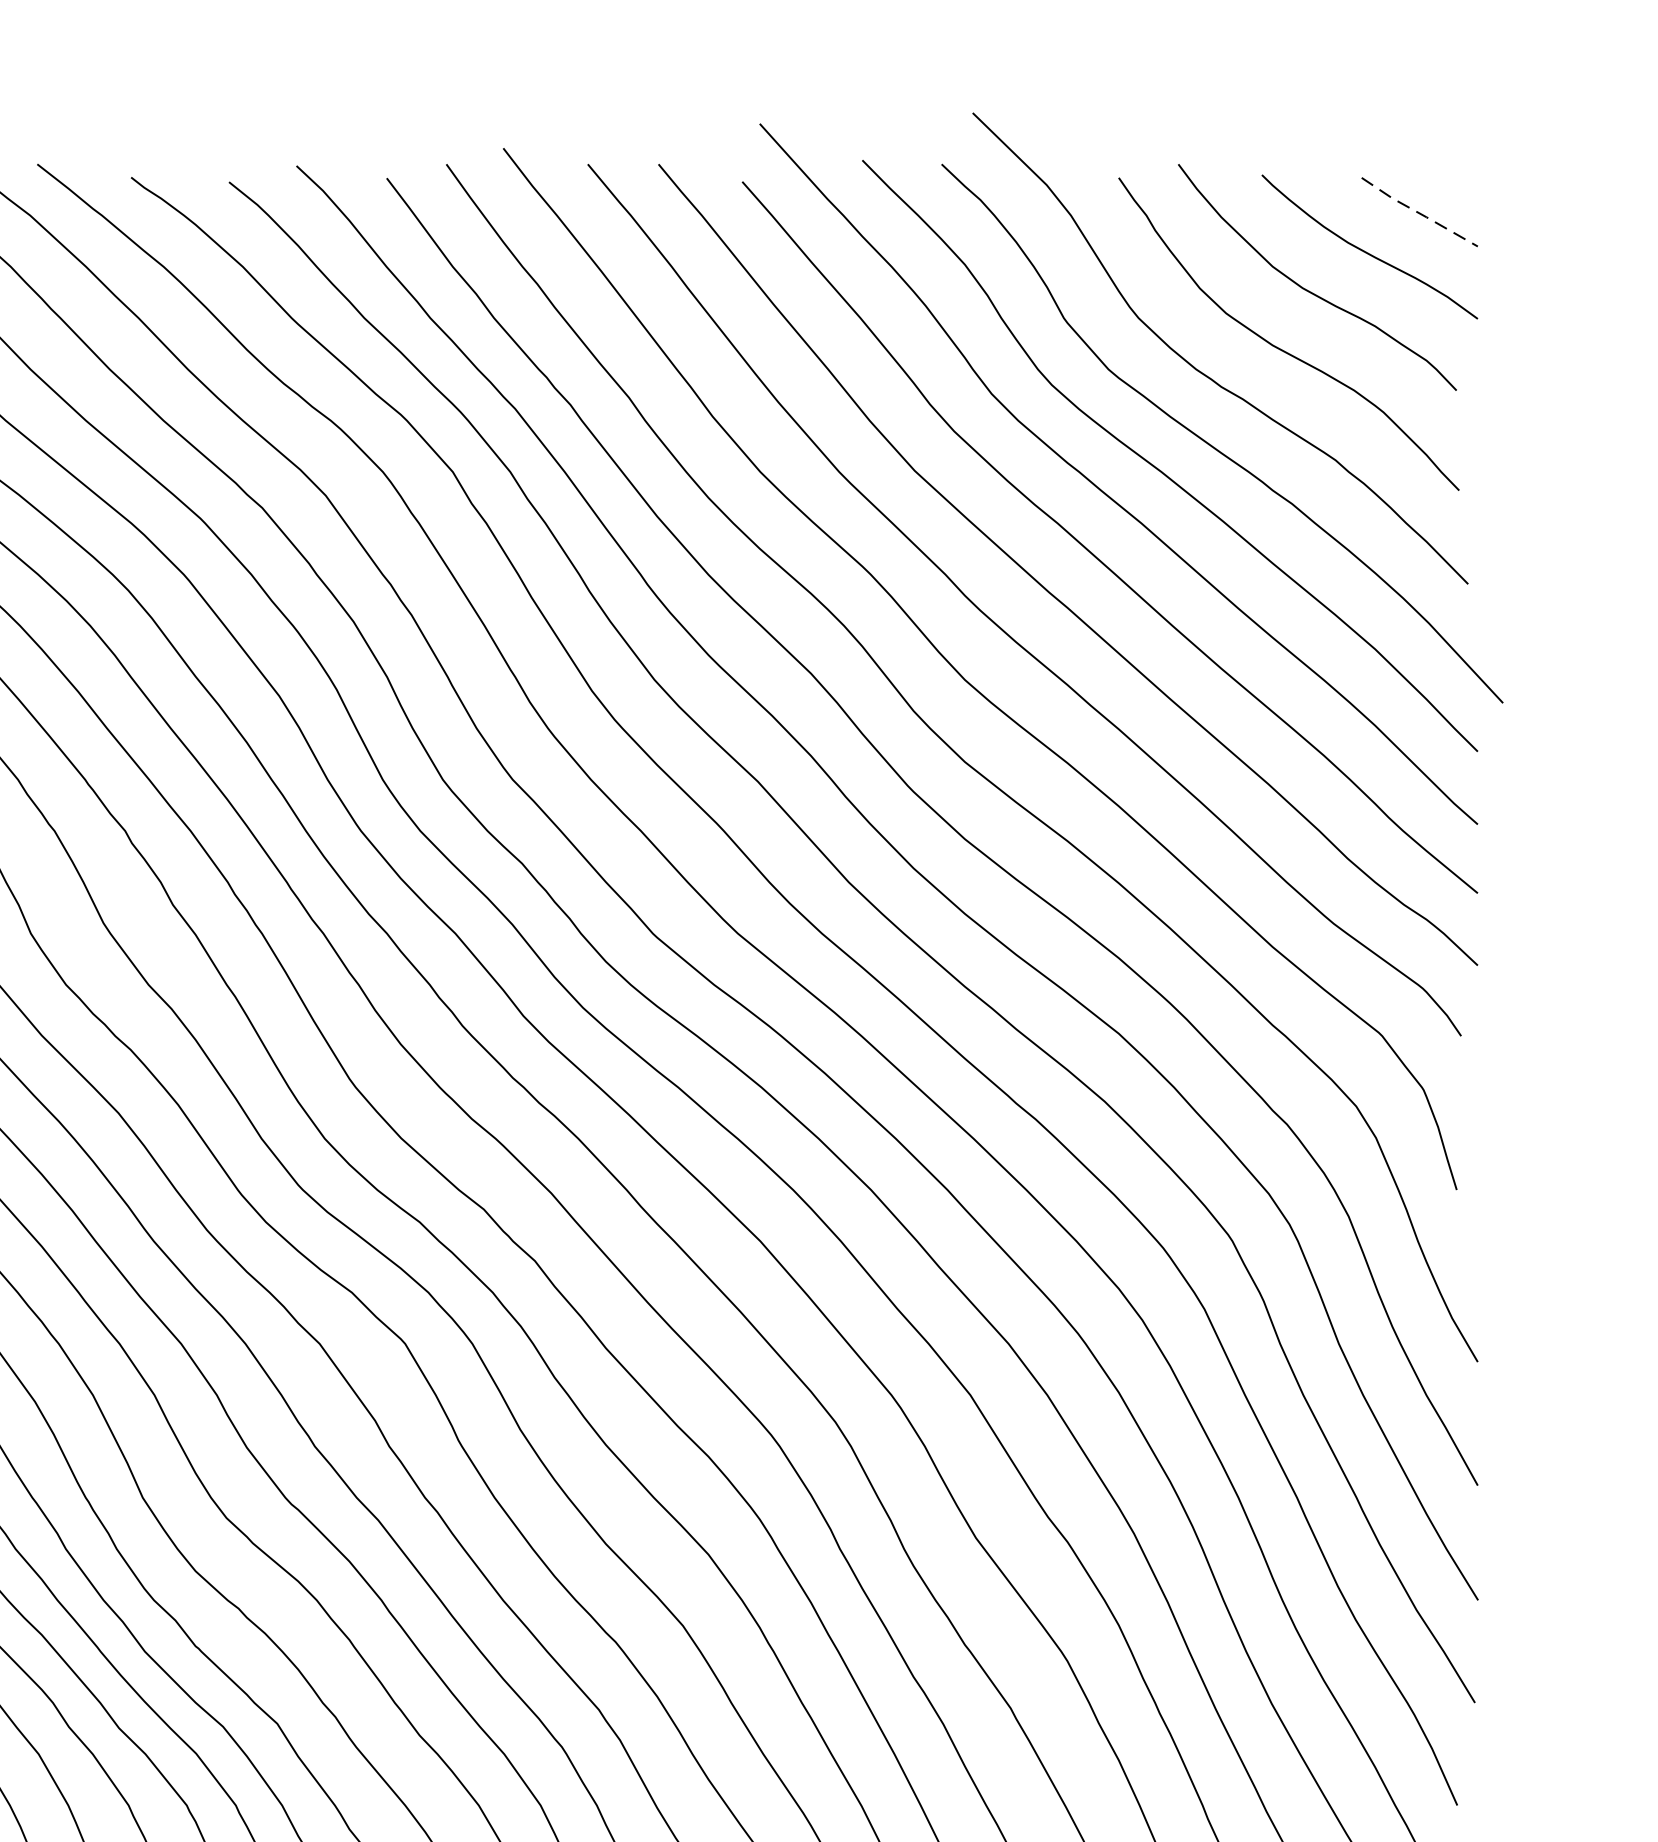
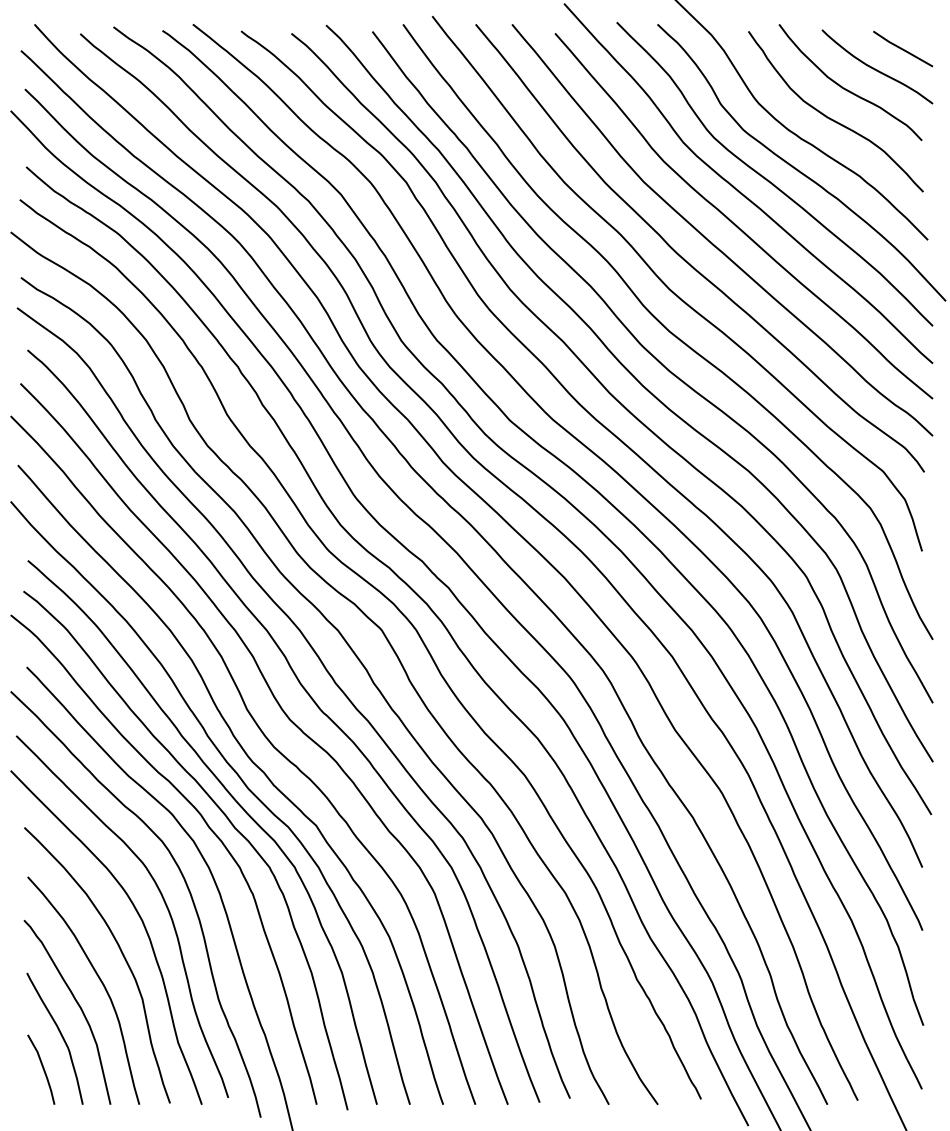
line: (1420, 213) -> (903, 49), dashed -> solid

